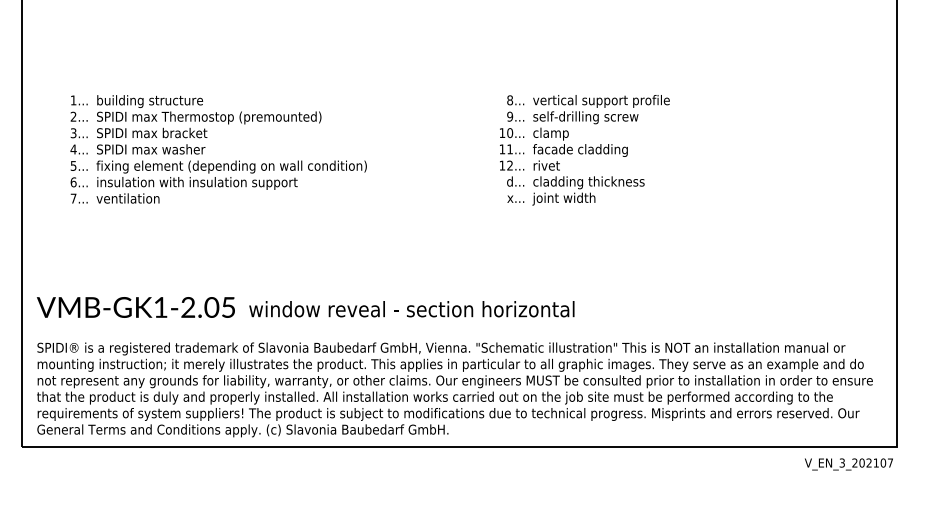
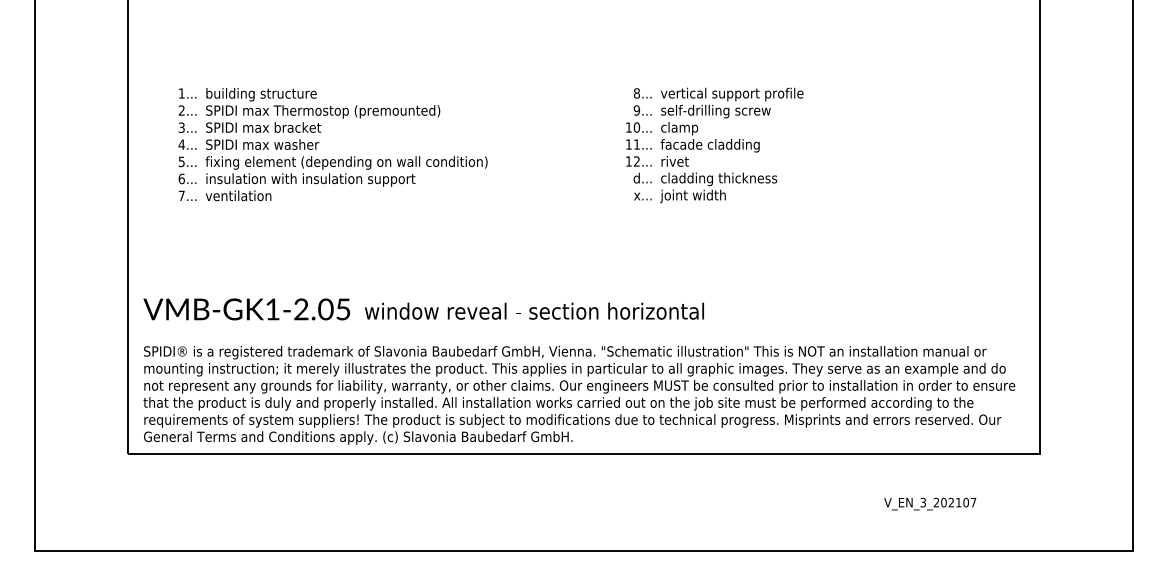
text: (849, 463) -> (930, 503), moved

